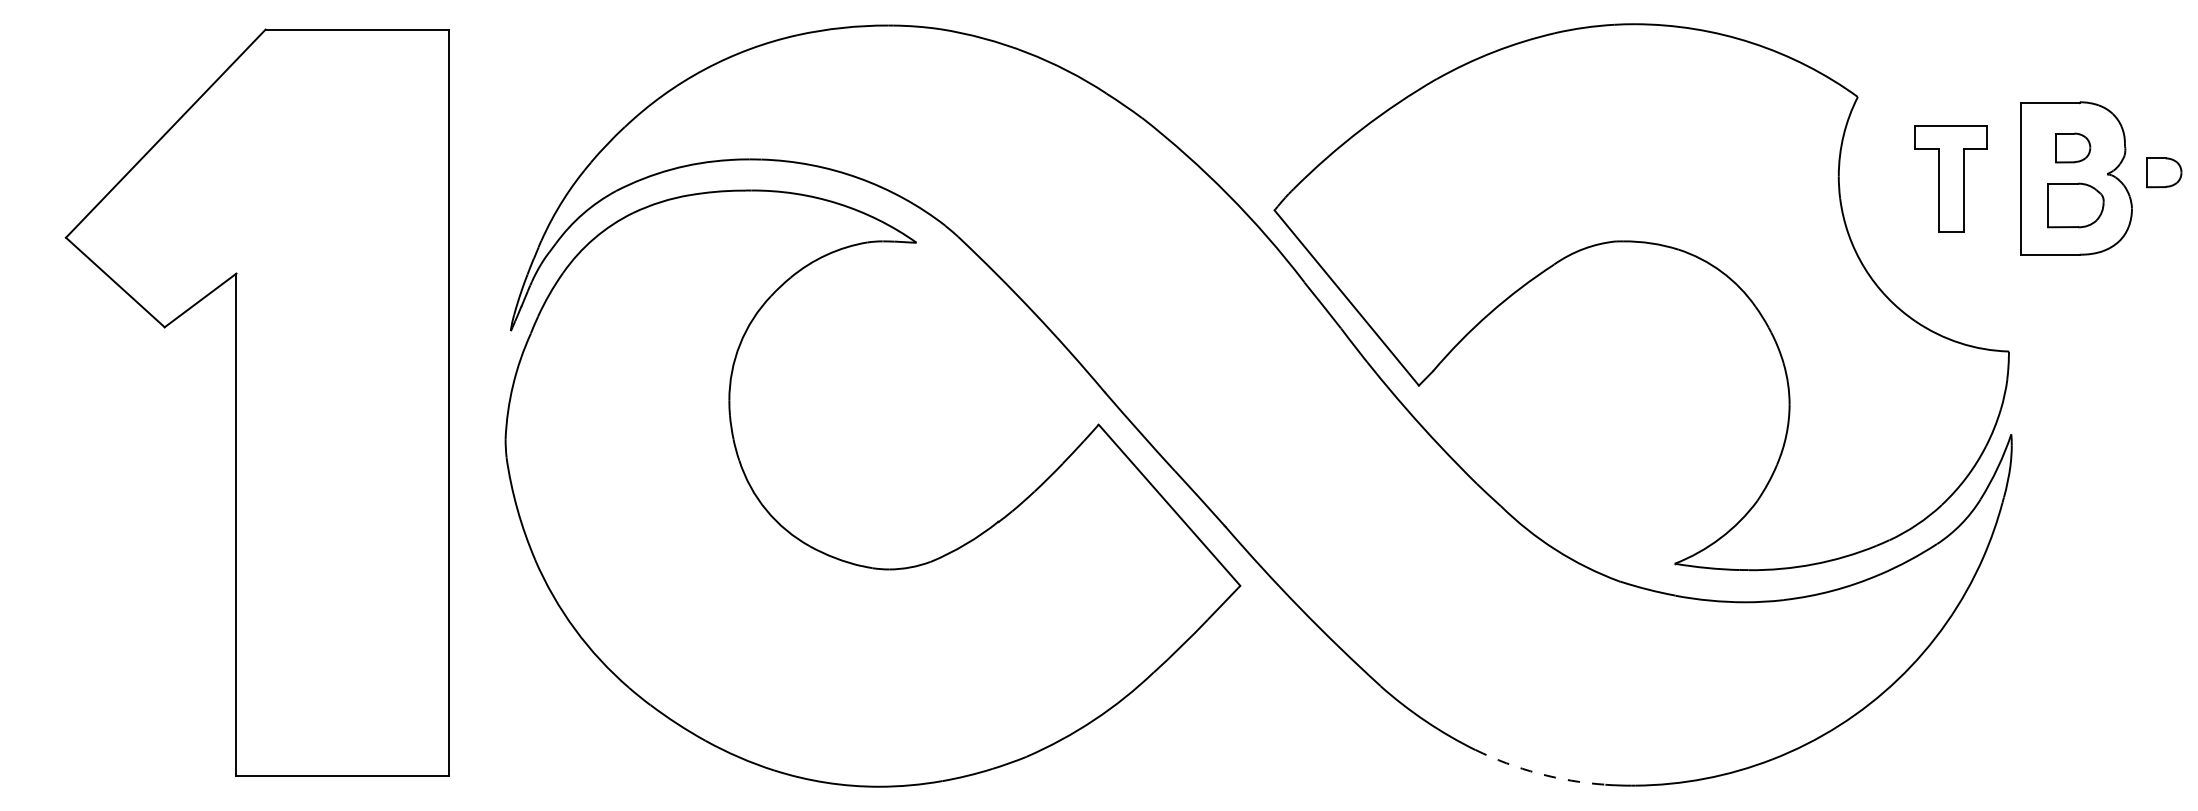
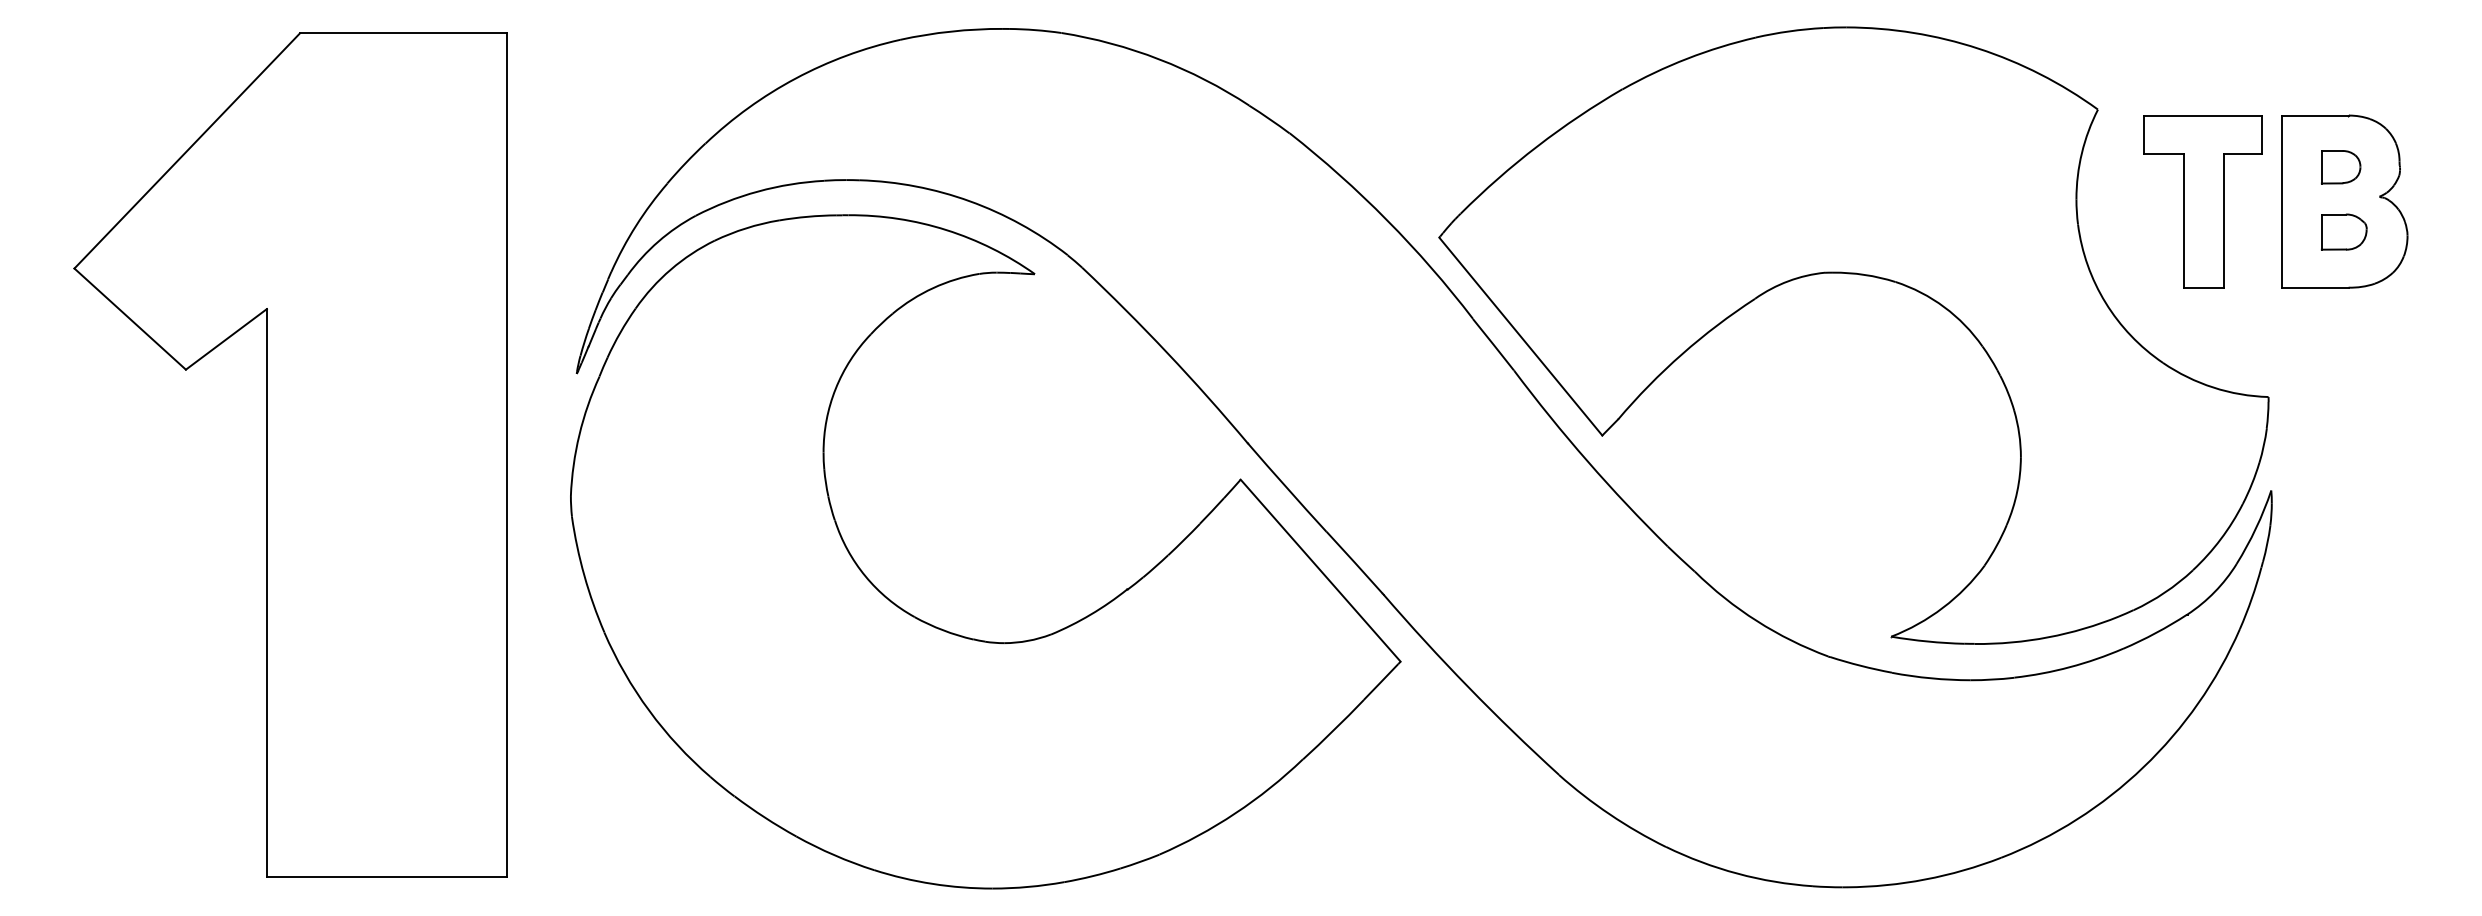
part: (2164, 173) -> (2444, 195), removed
part: (1950, 178) -> (2202, 201), size x1.43
part: (2076, 204) -> (2344, 231), size x0.71
arc: (1538, 773) -> (1737, 873), dashed -> solid

